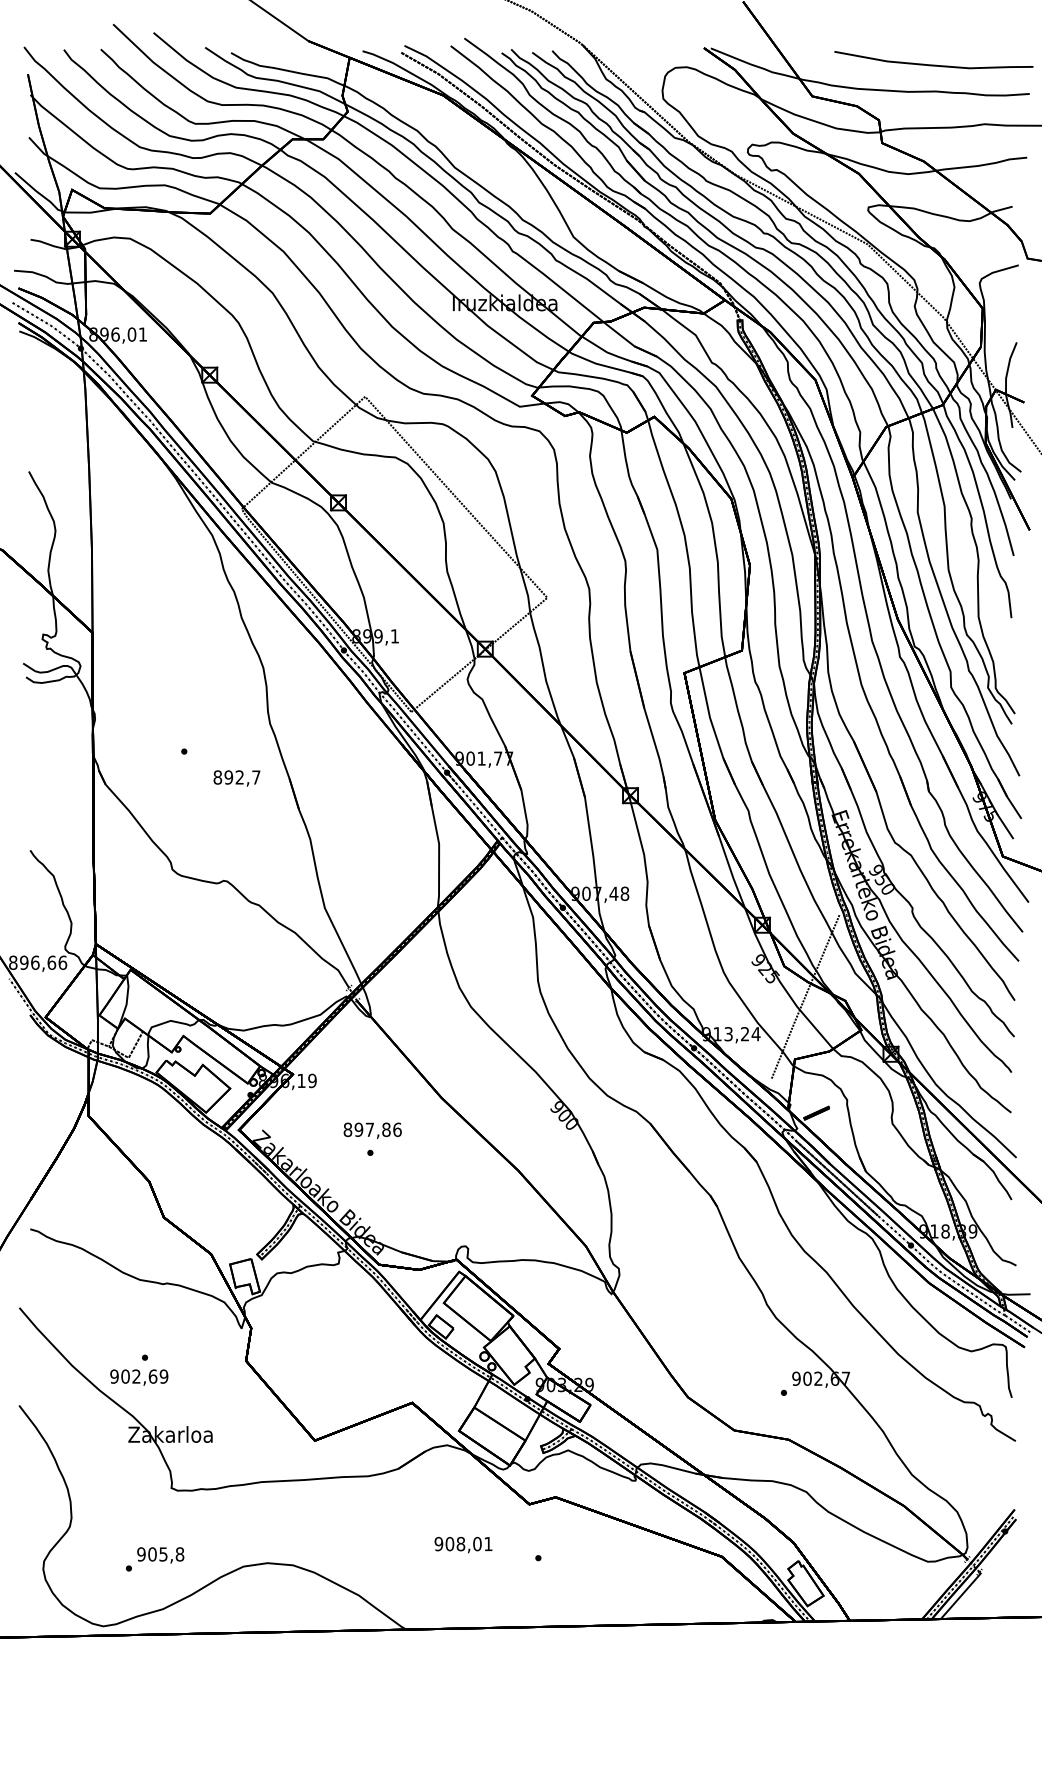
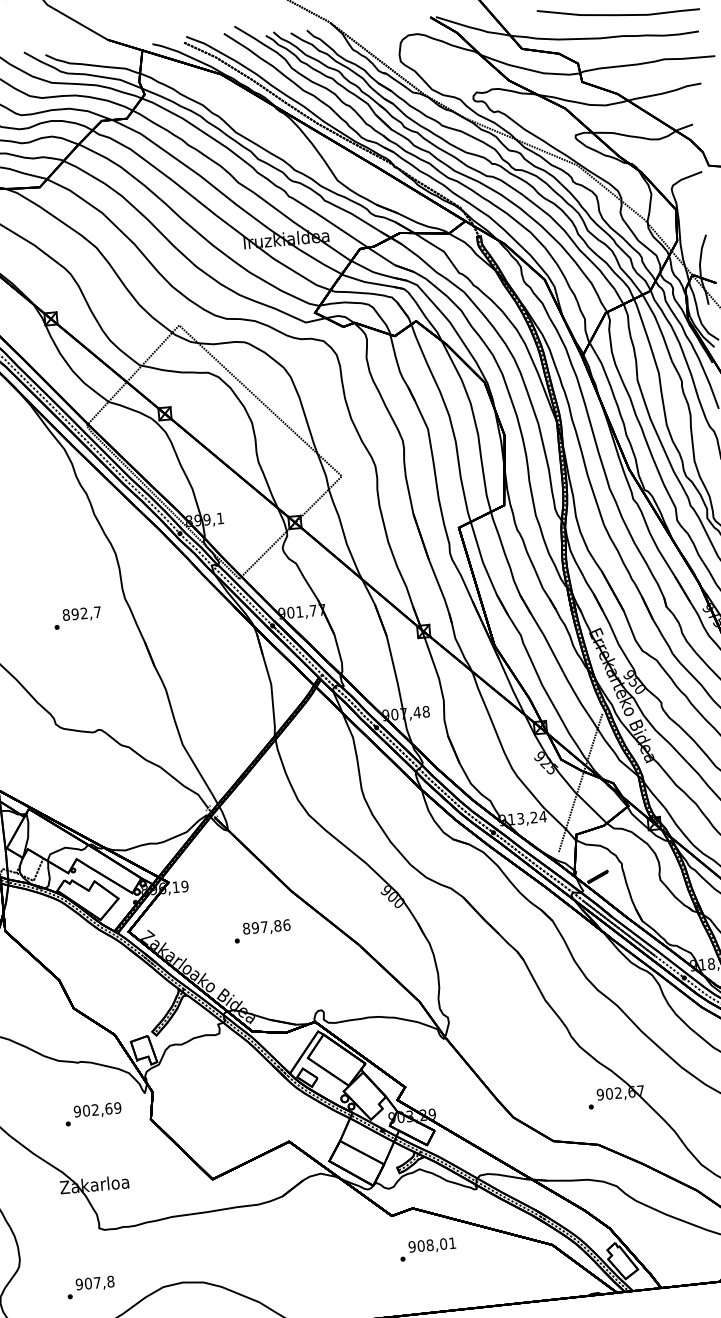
text: (236, 778) -> (81, 614), moved
text: (372, 1130) -> (266, 927), moved
text: (139, 1377) -> (97, 1110), moved
text: (463, 1544) -> (432, 1245), moved
text: (163, 1554) -> (97, 1282), 905,8 -> 907,8

